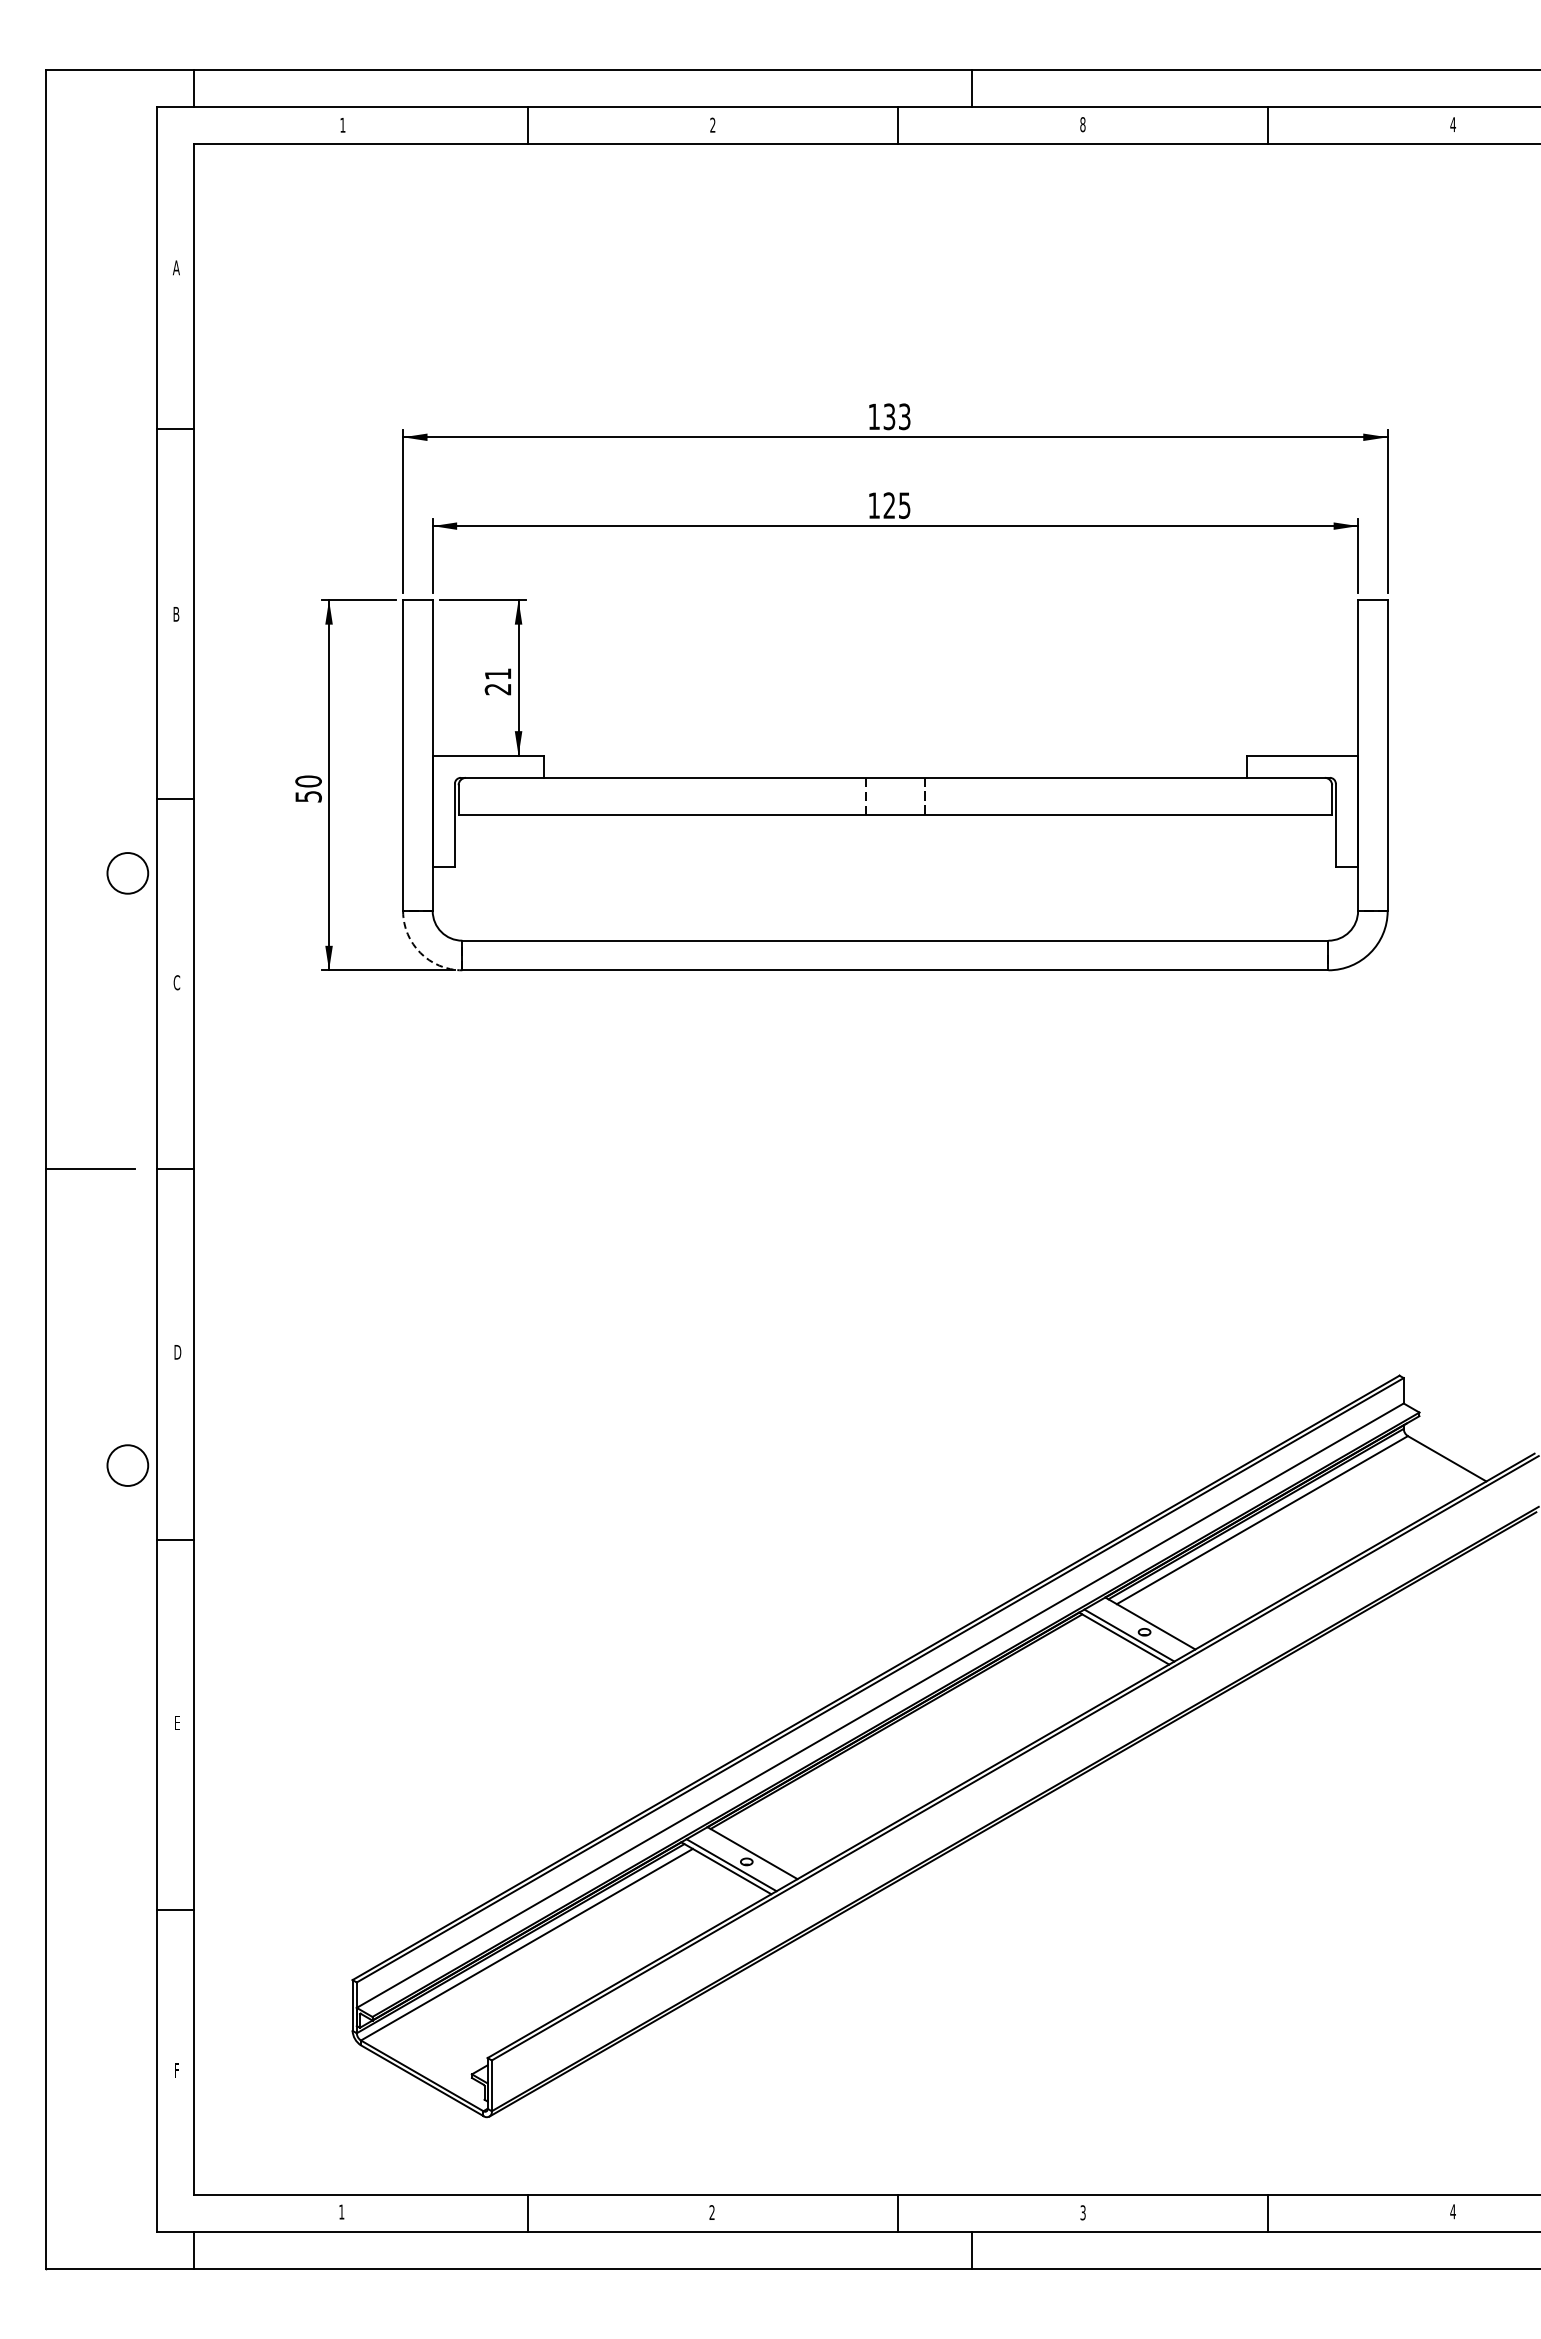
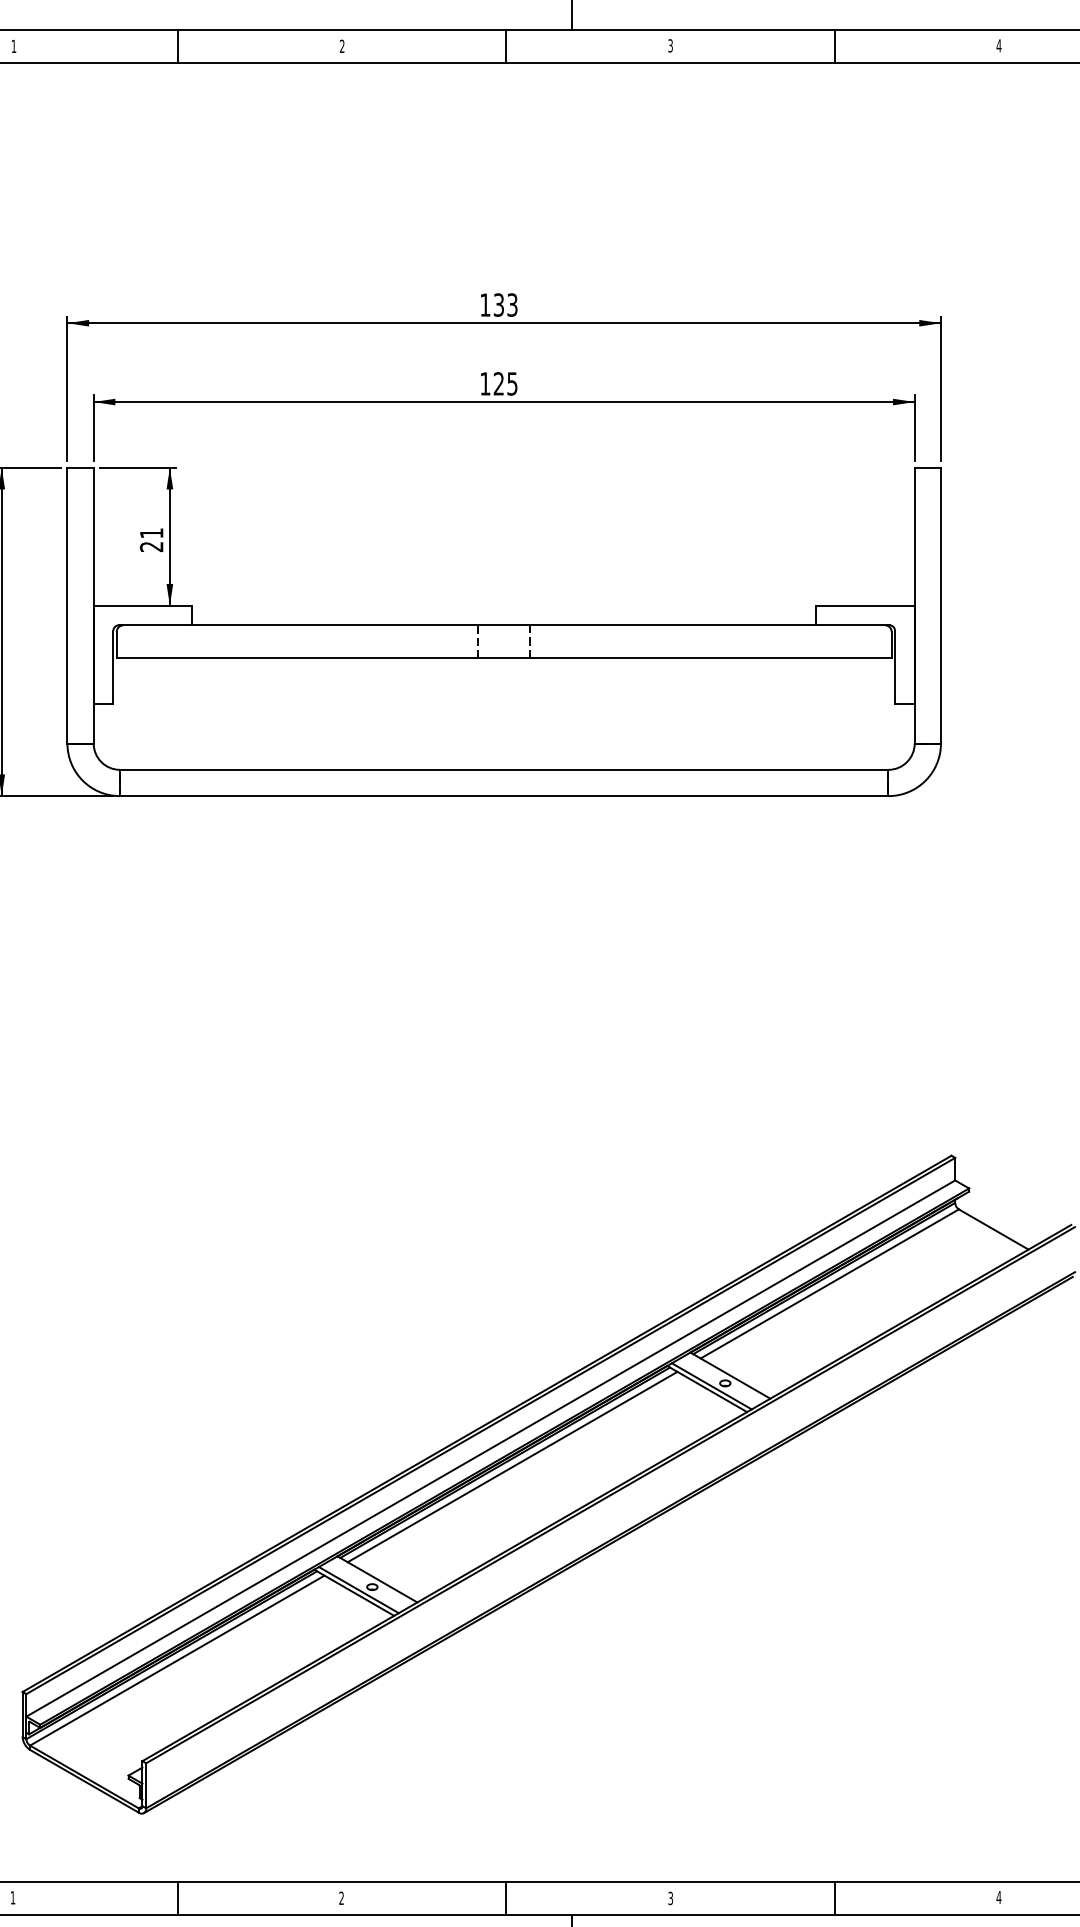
text: (1082, 124) -> (670, 45), 8 -> 3
arc: (420, 952) -> (82, 780), dashed -> solid
line: (904, 1726) -> (512, 1467), added

